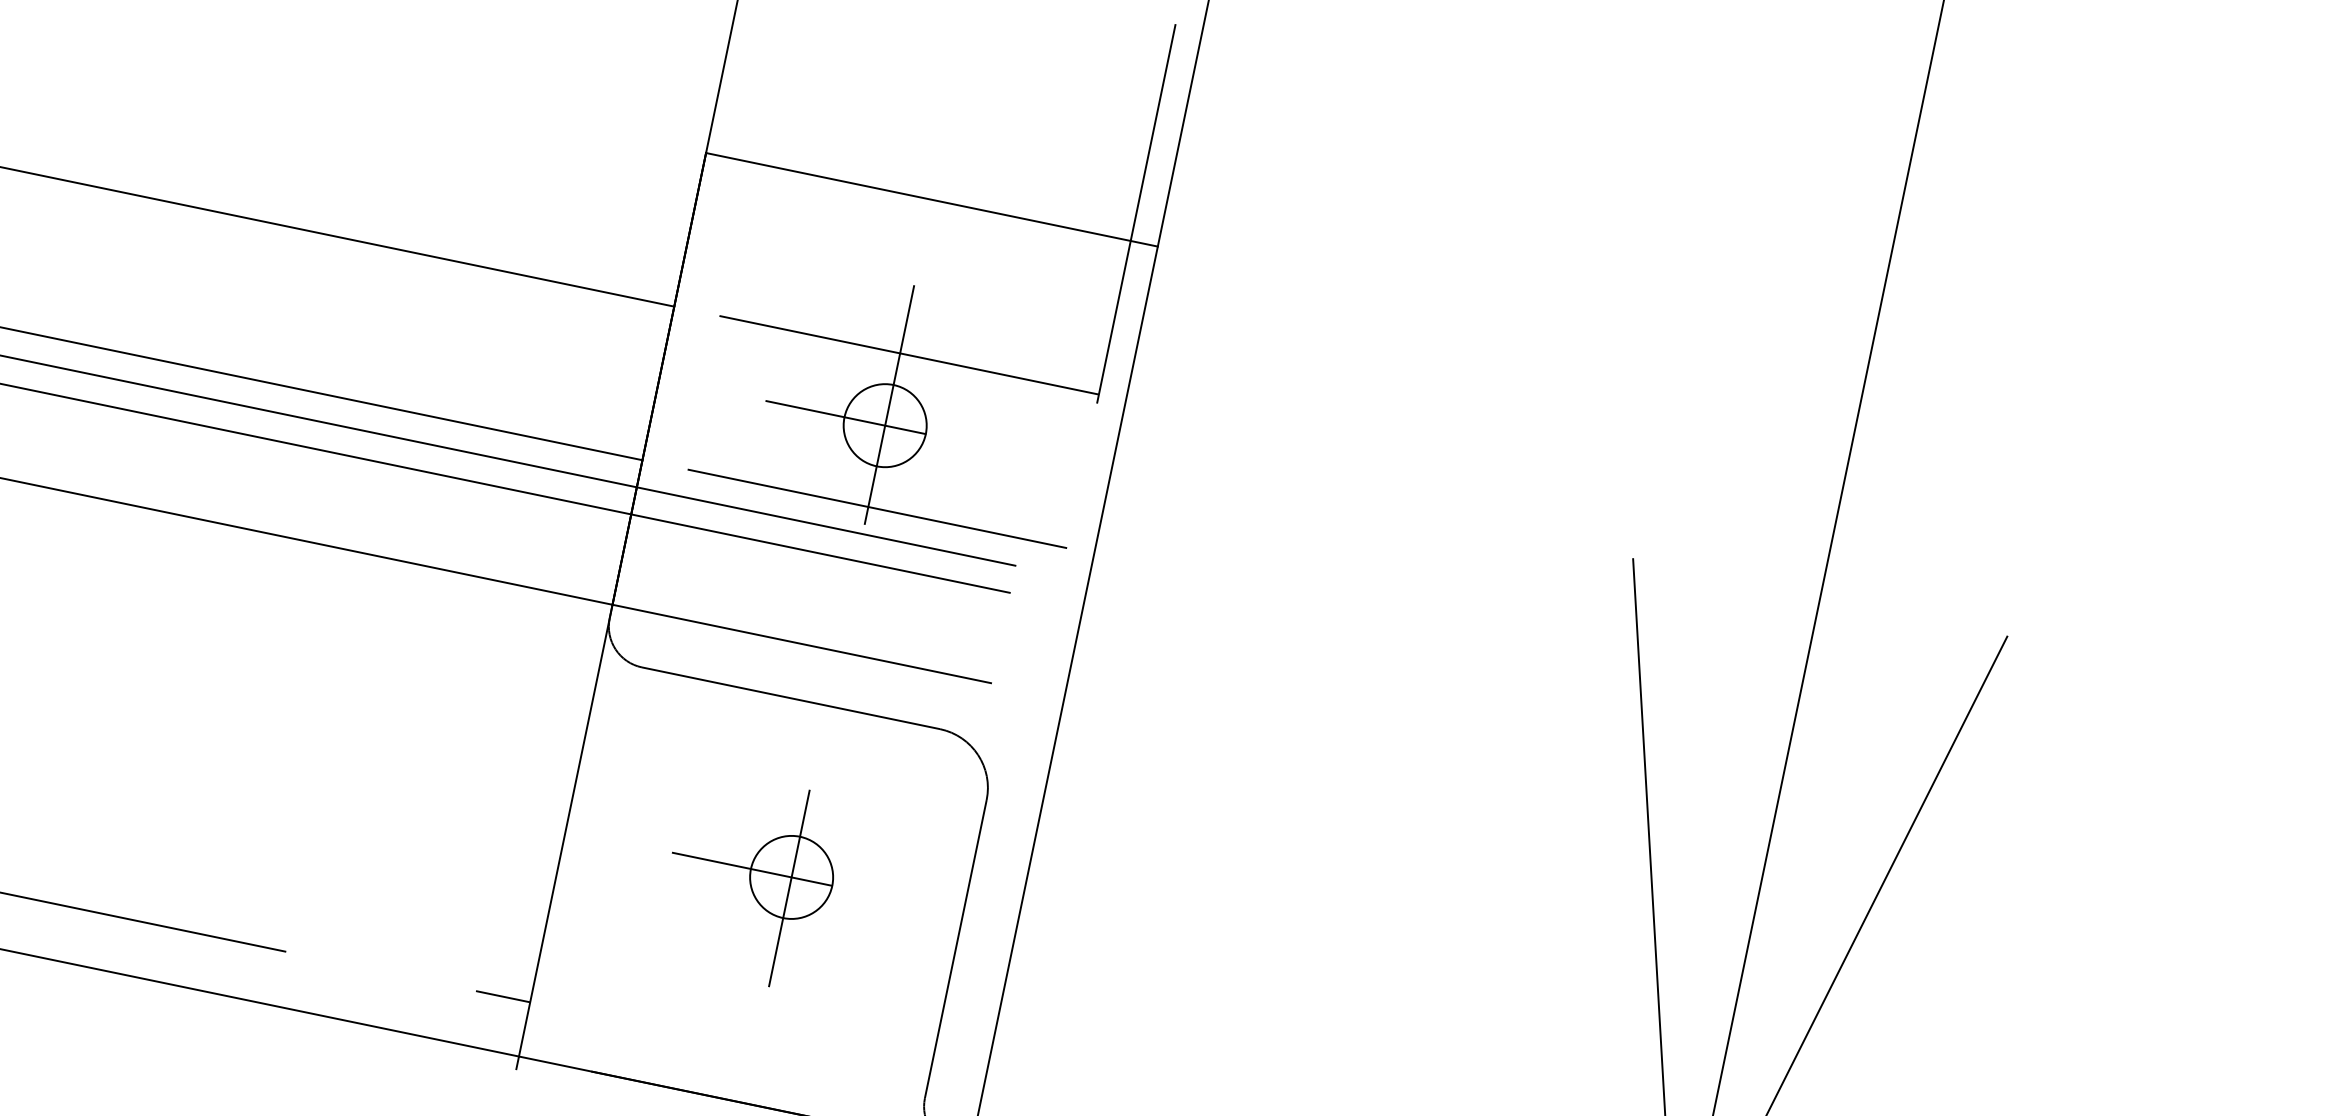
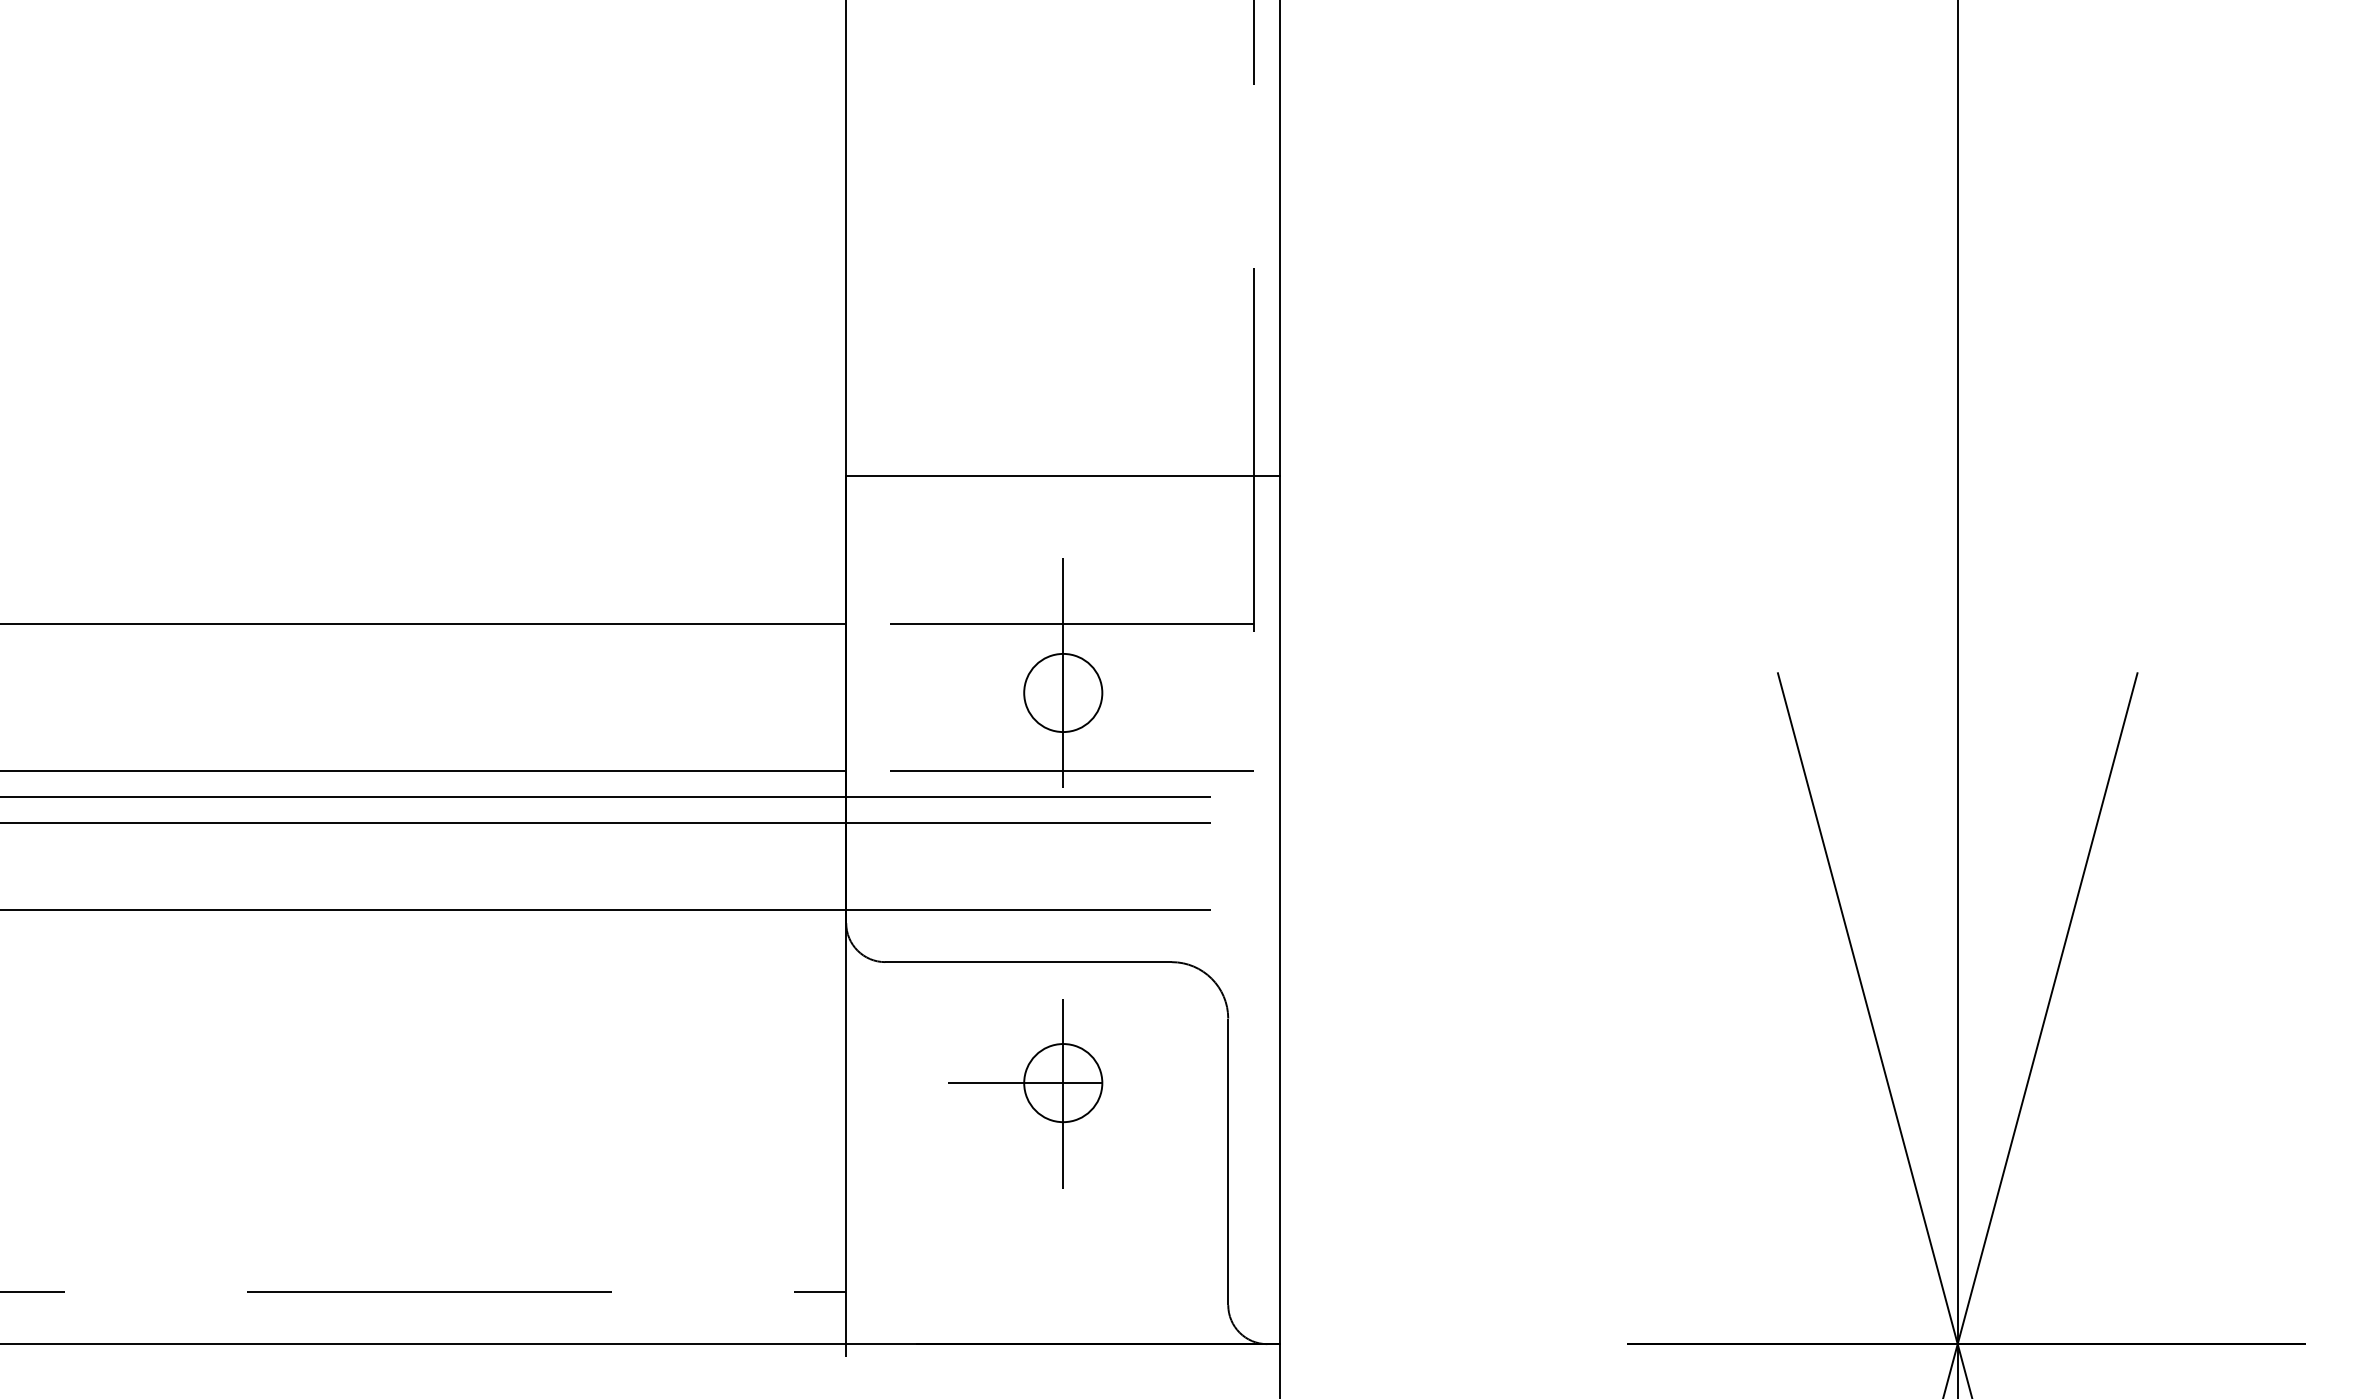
line: (845, 417) -> (1025, 692), removed
part: (750, 880) -> (1025, 1093), moved

